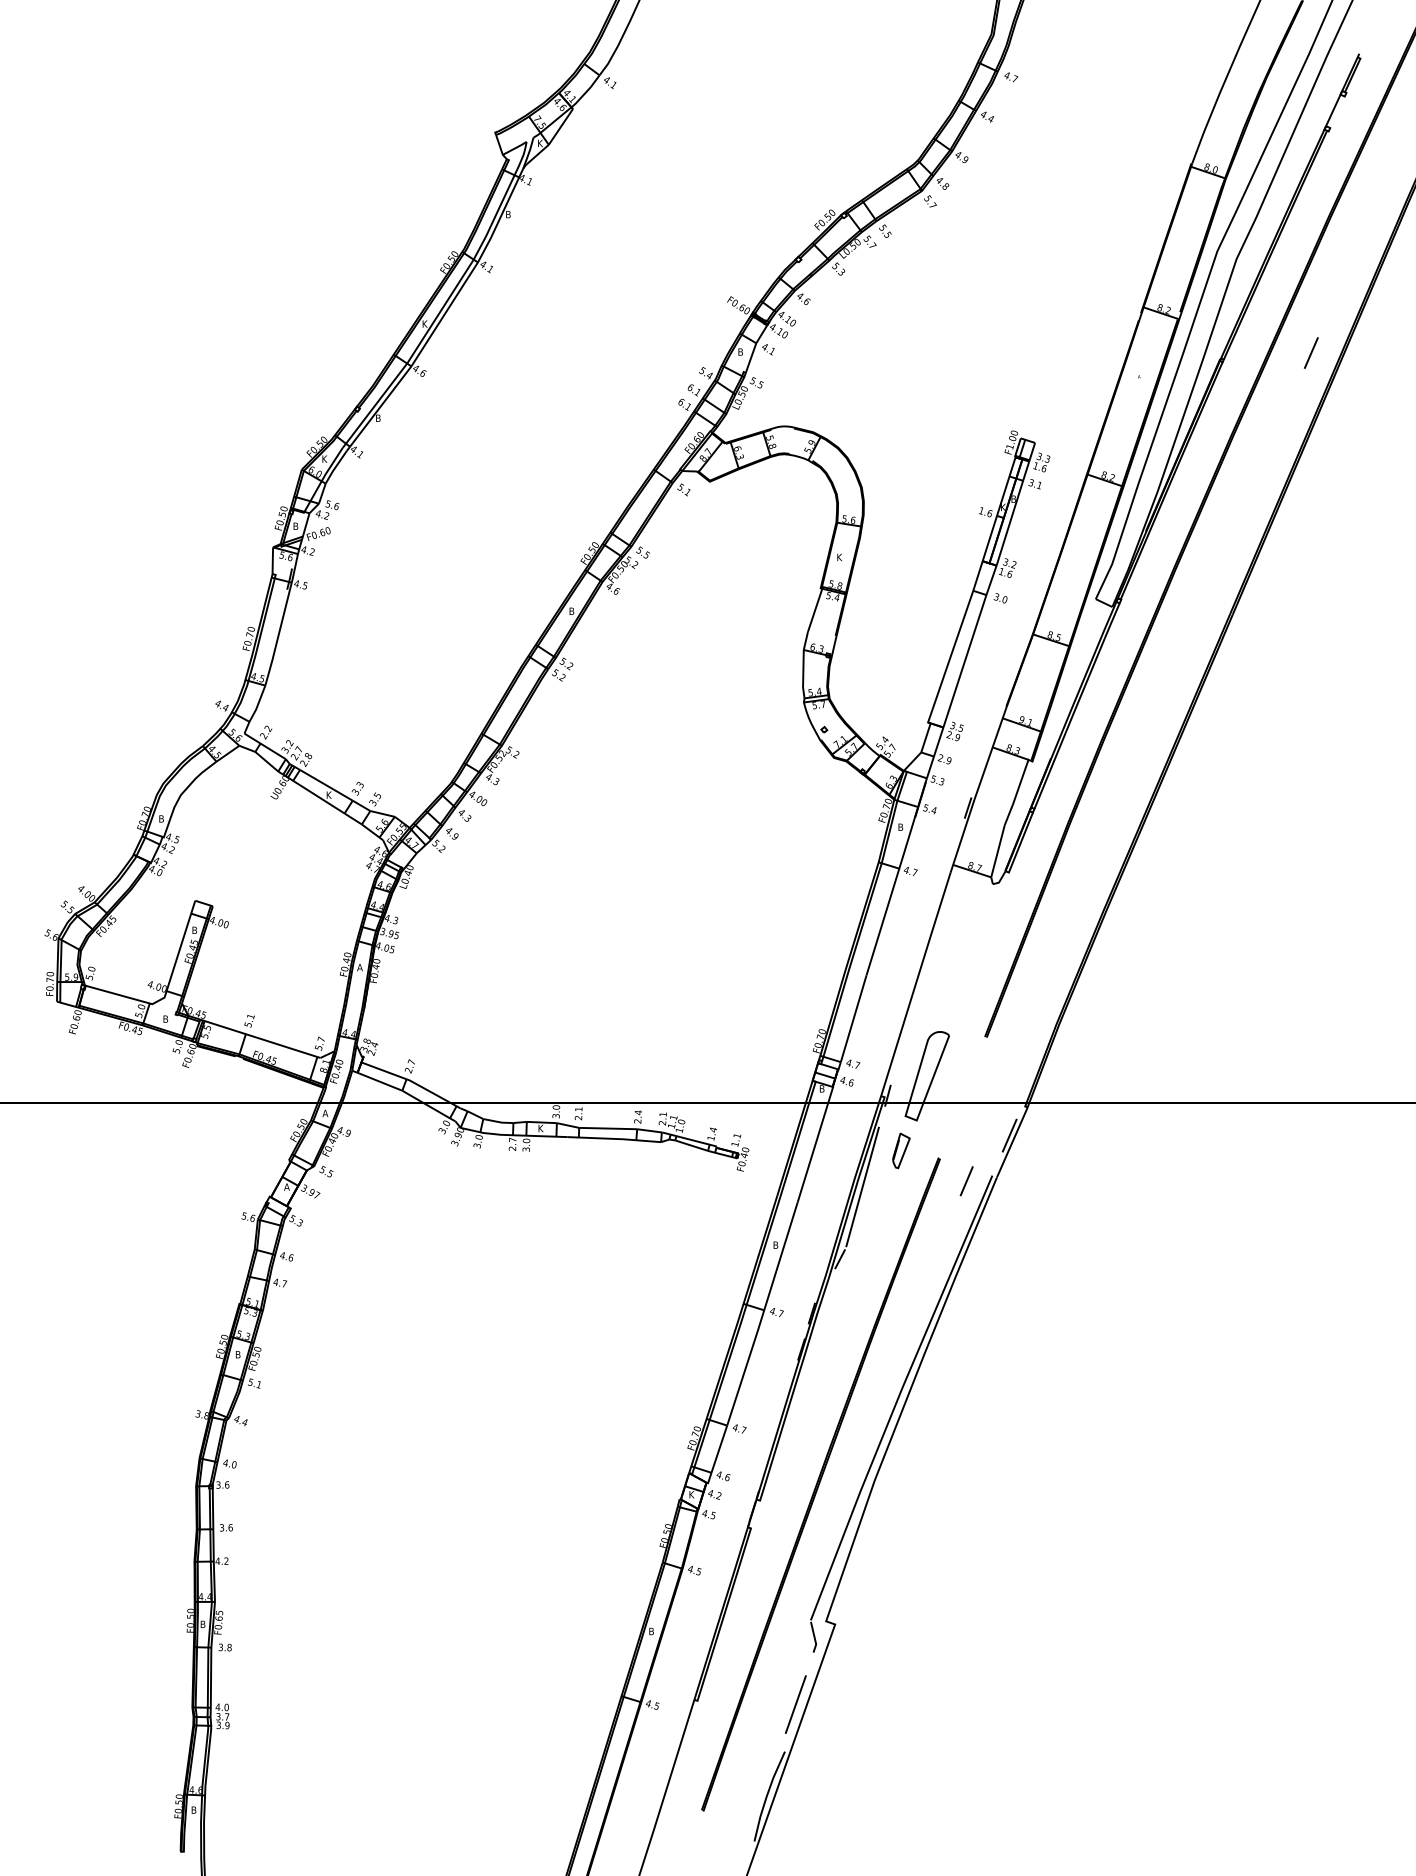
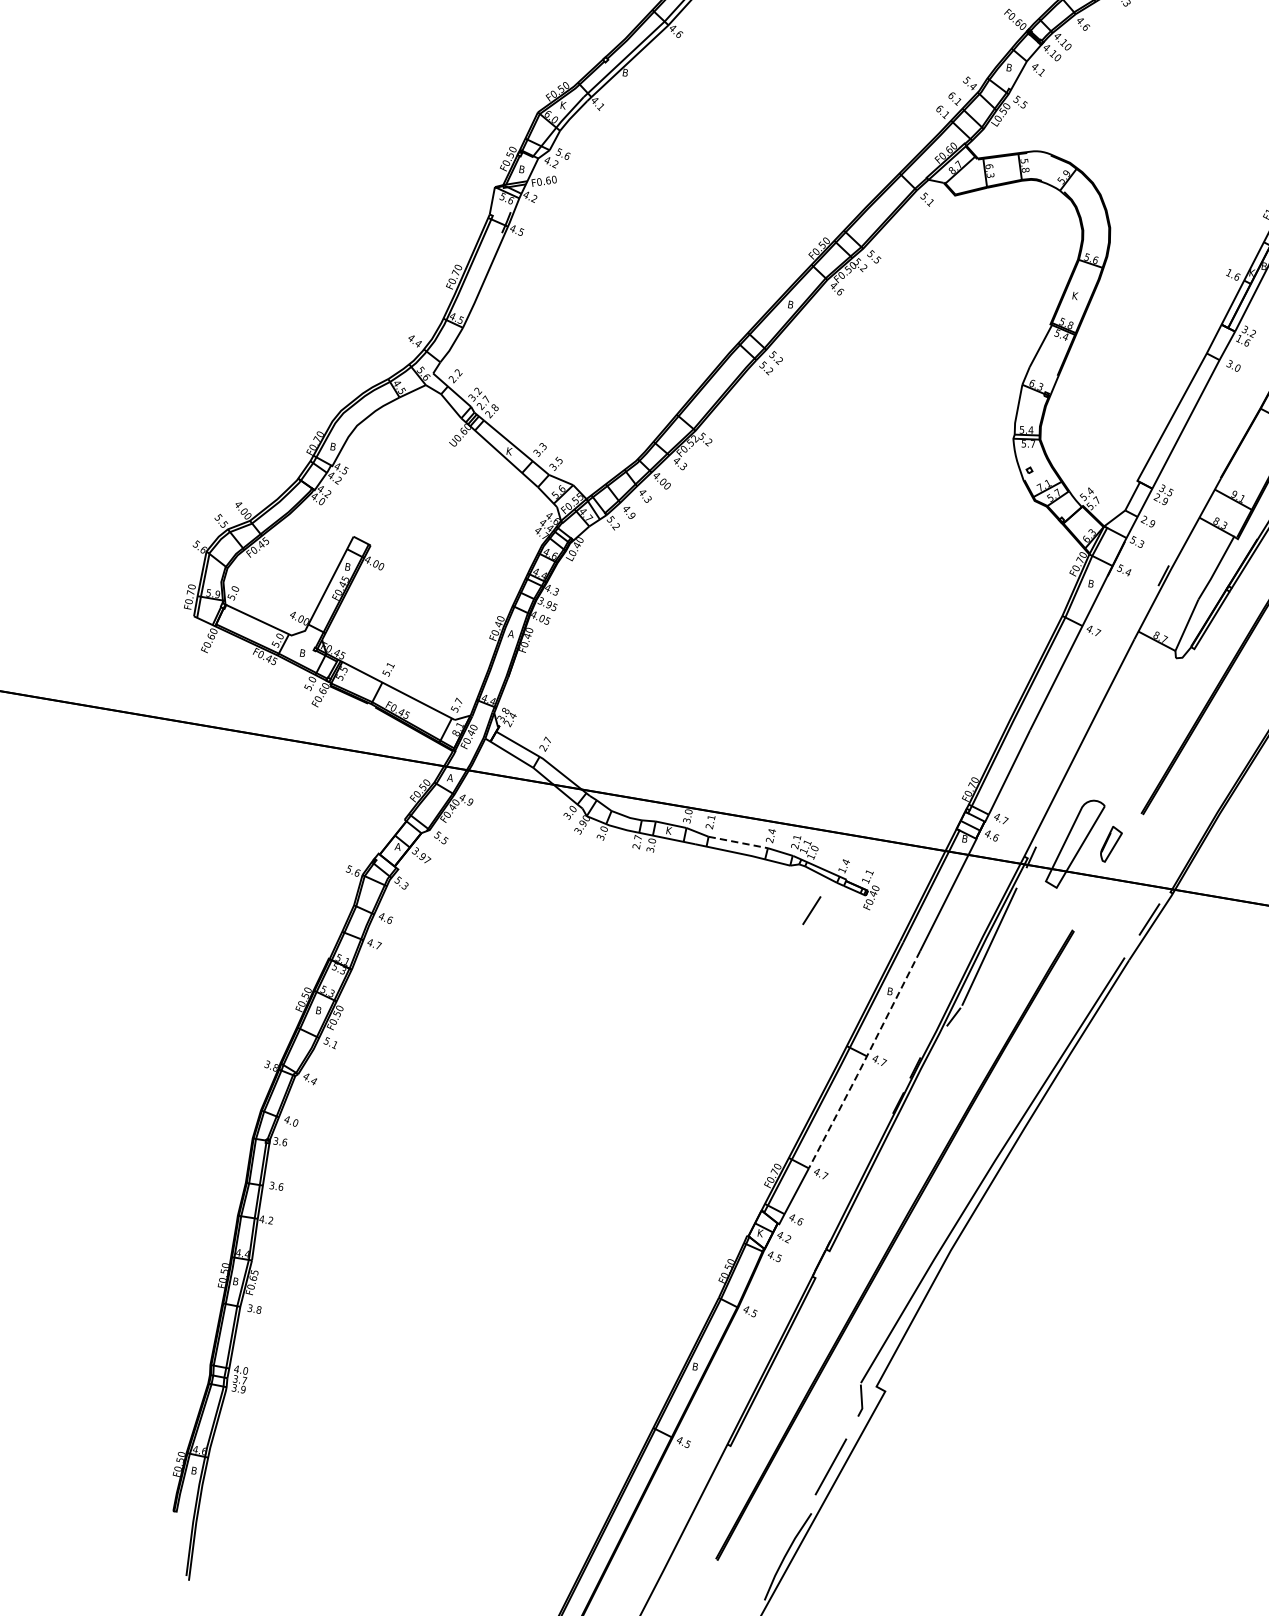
line: (608, 1128) -> (738, 842), solid -> dashed
part: (901, 1150) -> (1111, 844), moved
line: (966, 1181) -> (811, 910), moved
line: (762, 1314) -> (864, 1060), solid -> dashed

